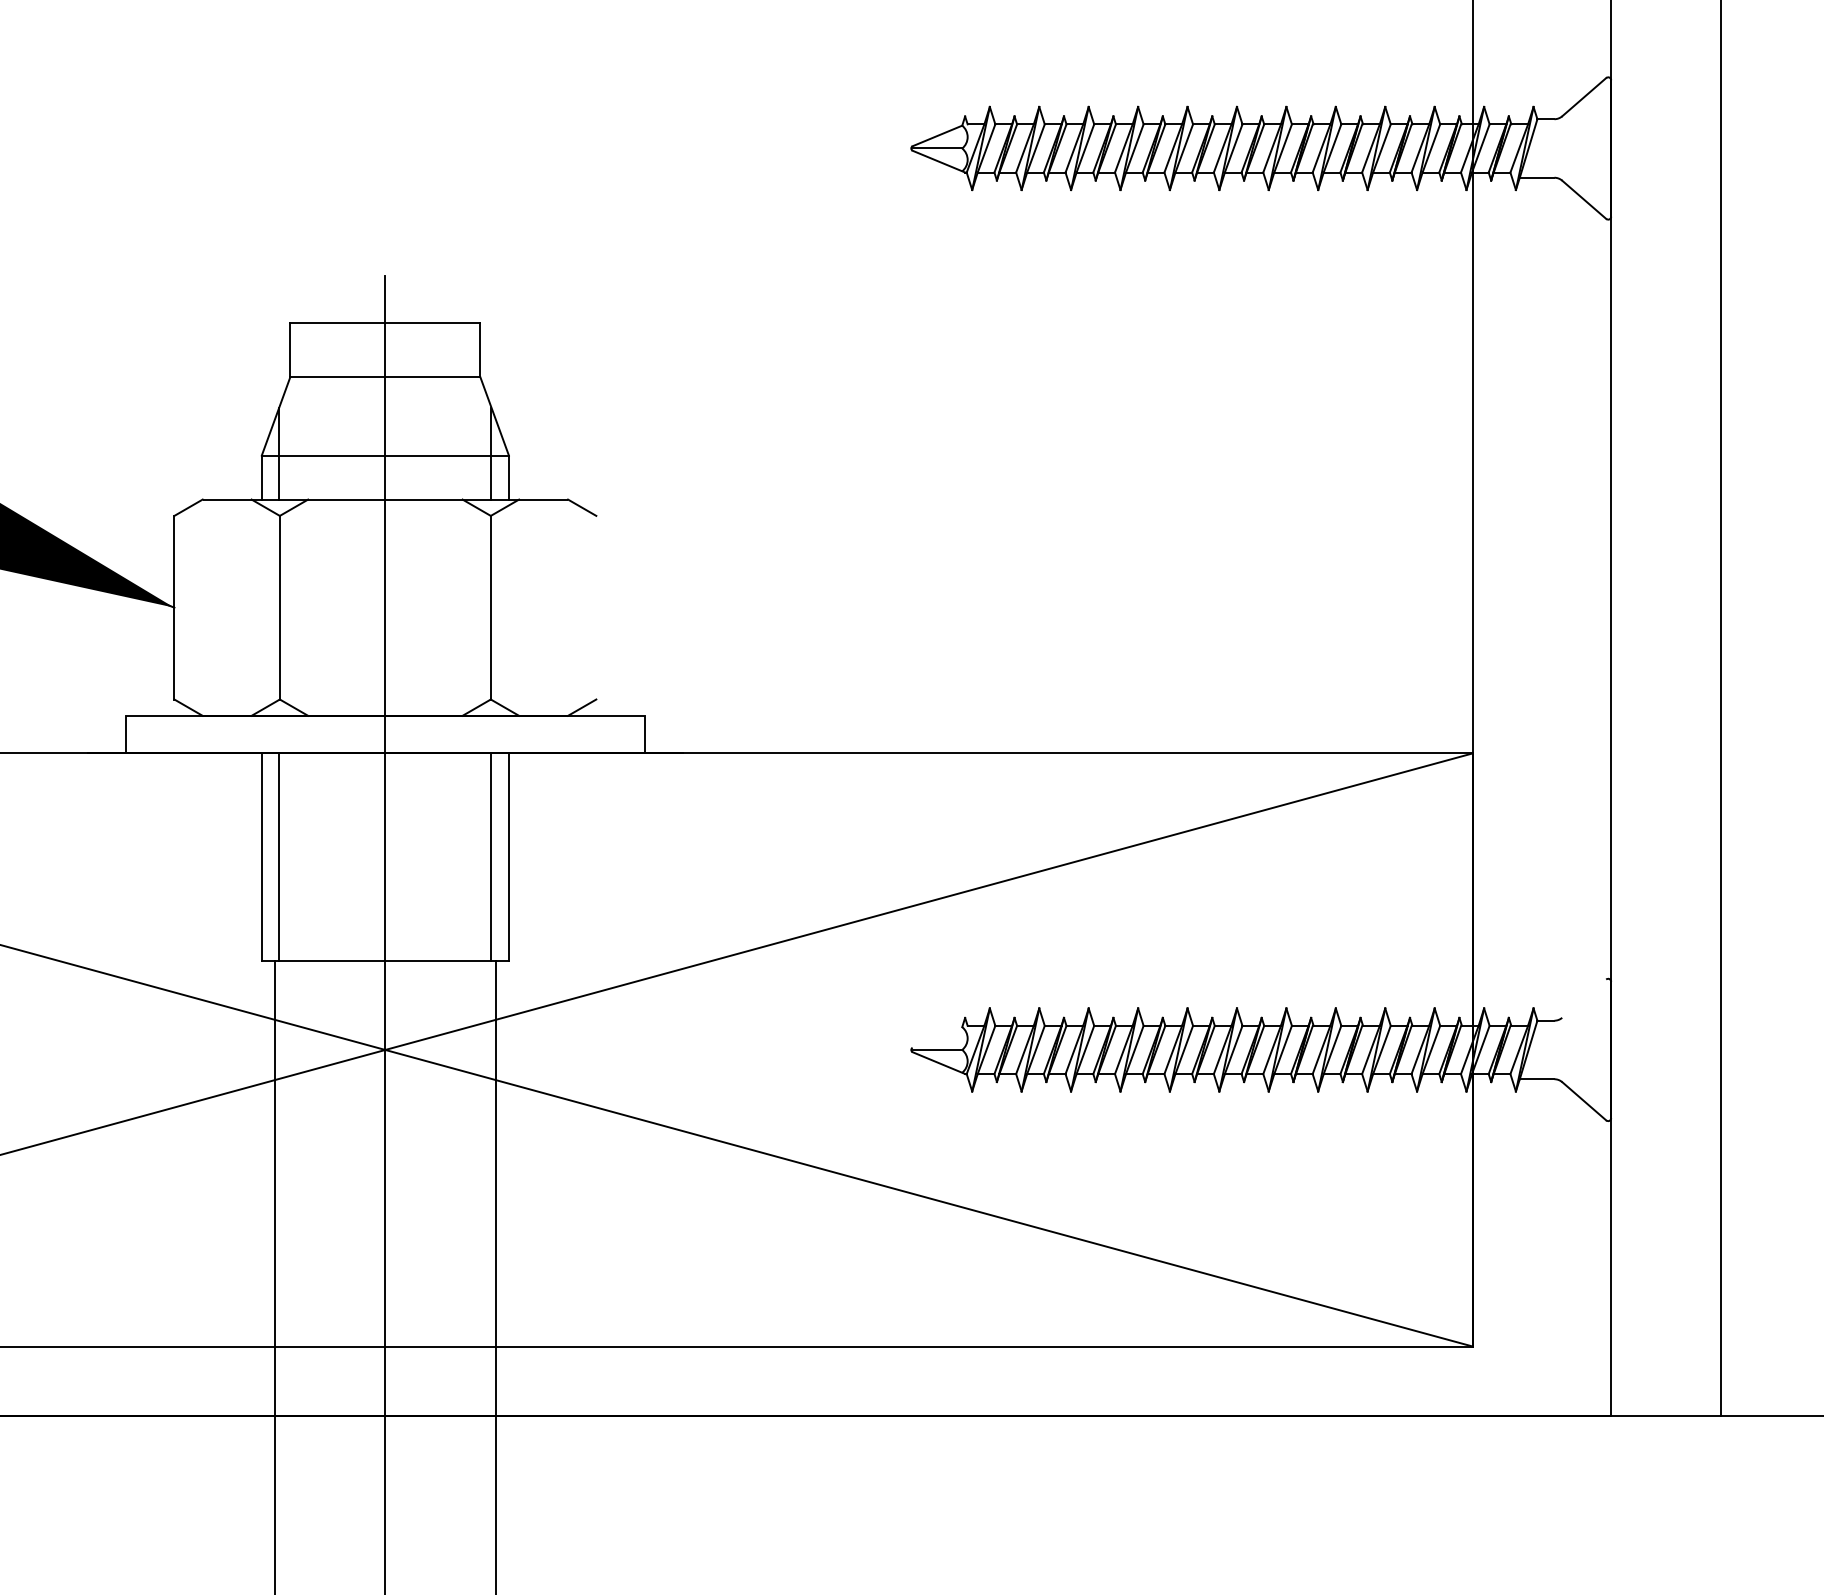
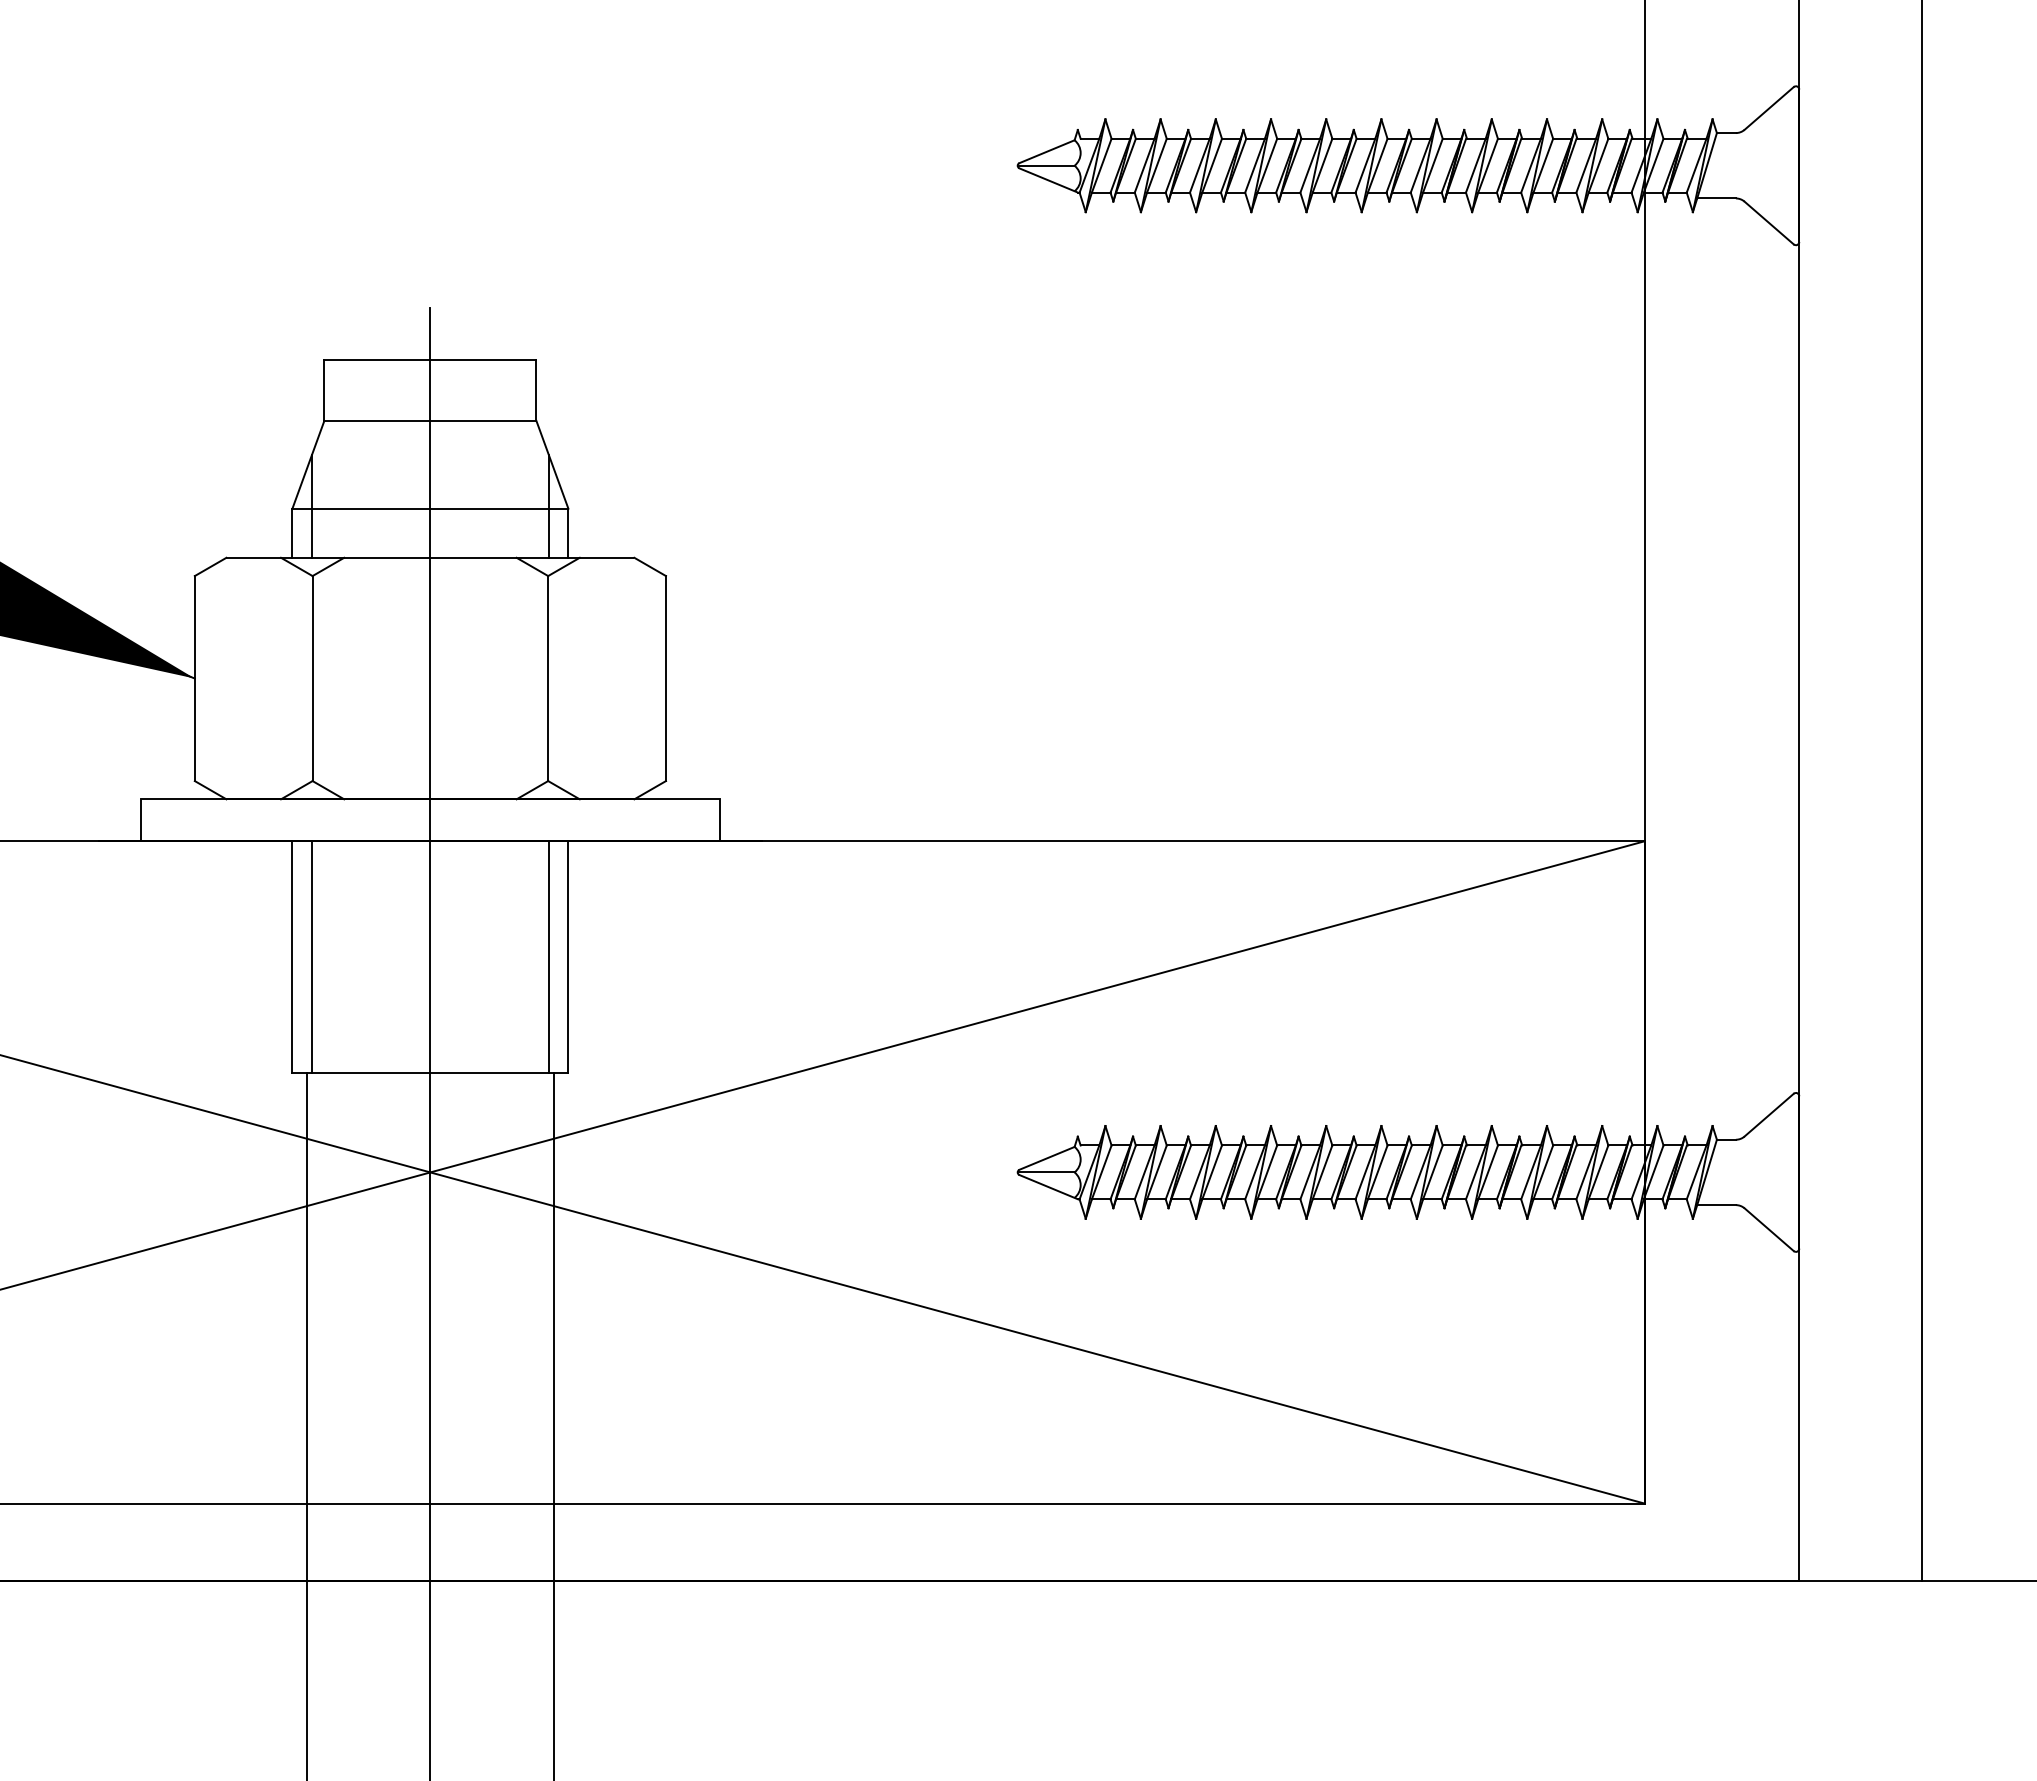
line: (595, 607) -> (665, 678), added
line: (1583, 998) -> (1768, 1114), added
line: (937, 1036) -> (1046, 1157), added

